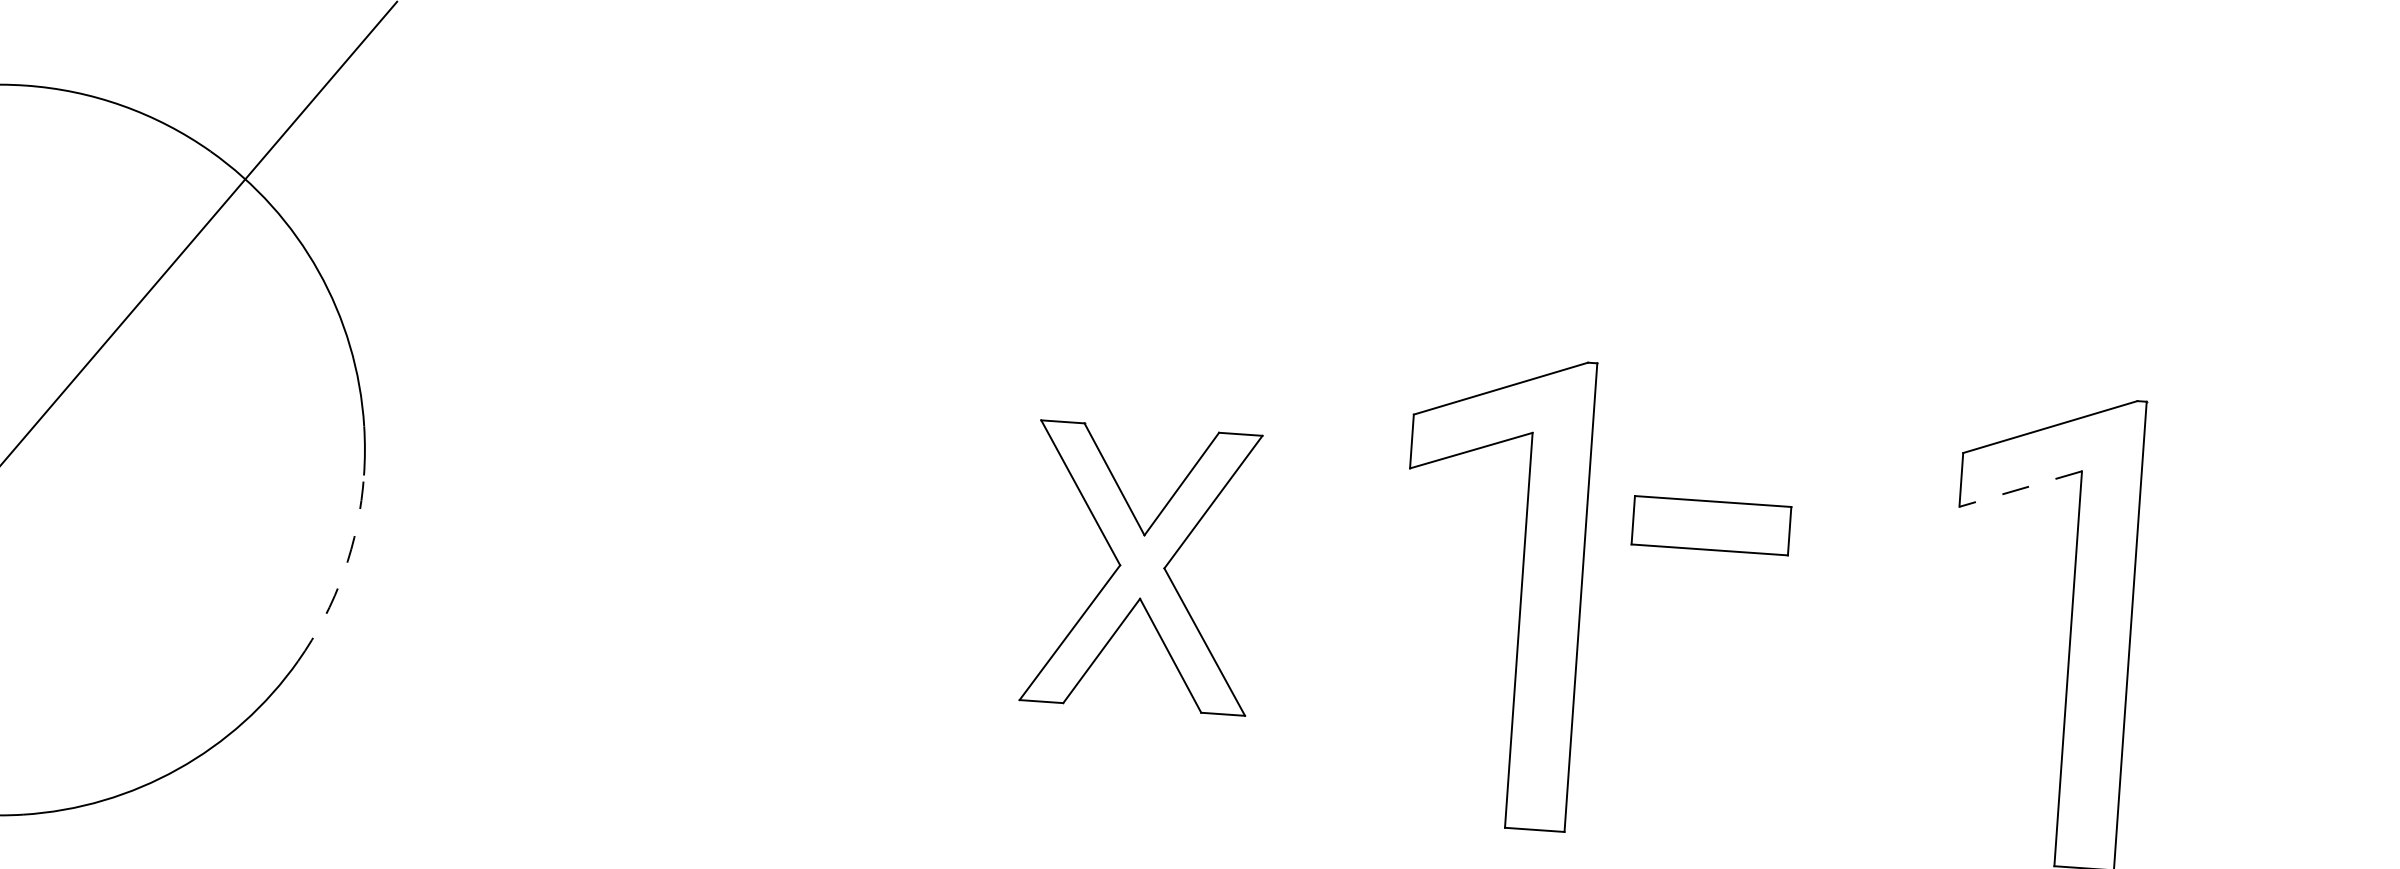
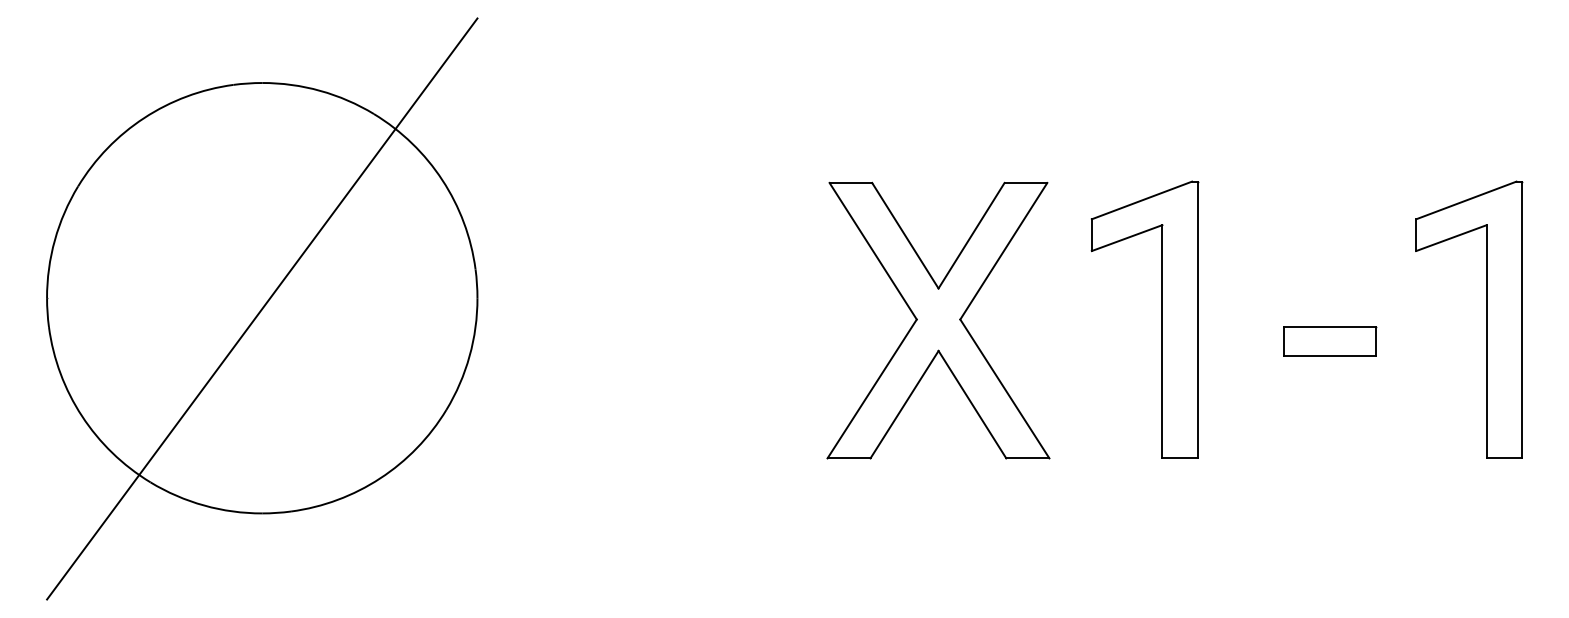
line: (2020, 489) -> (1451, 238), dashed -> solid
part: (1711, 525) -> (1330, 341), moved
part: (1142, 567) -> (938, 320), size x1.67
arc: (343, 573) -> (469, 356), dashed -> solid

